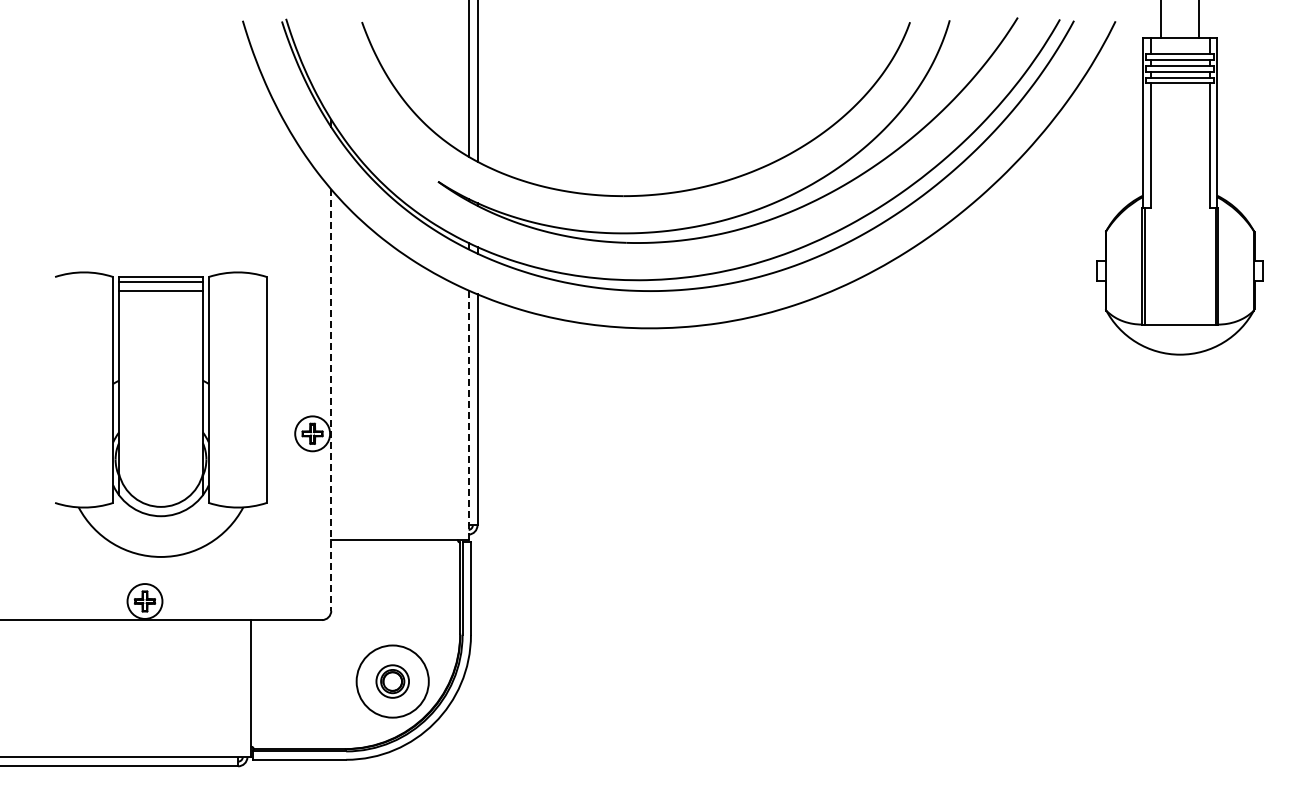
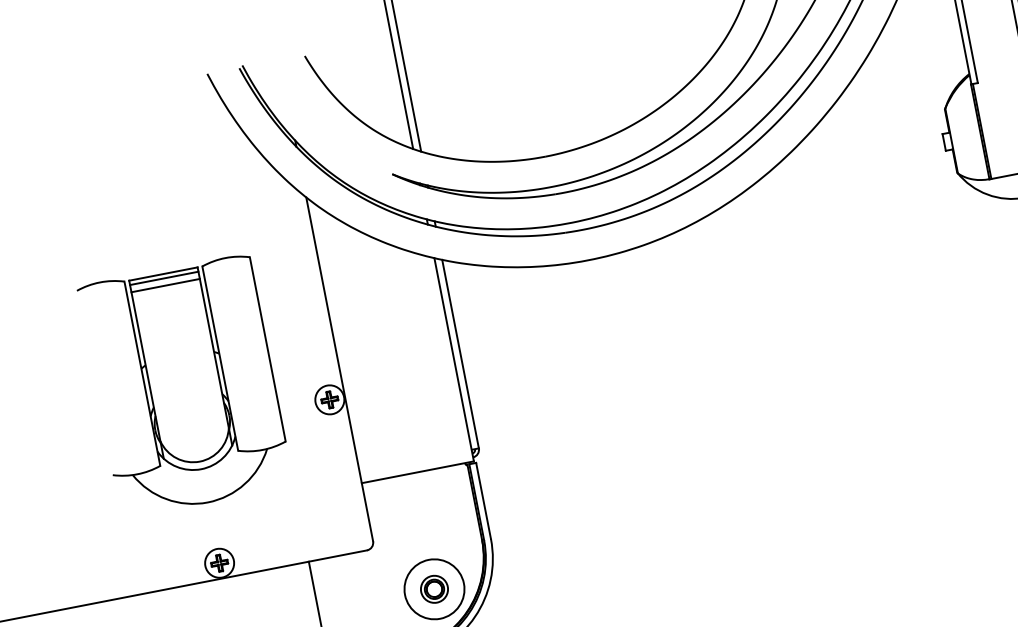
line: (331, 400) -> (339, 369), dashed -> solid
part: (161, 414) -> (185, 386), moved
line: (468, 415) -> (454, 360), dashed -> solid

